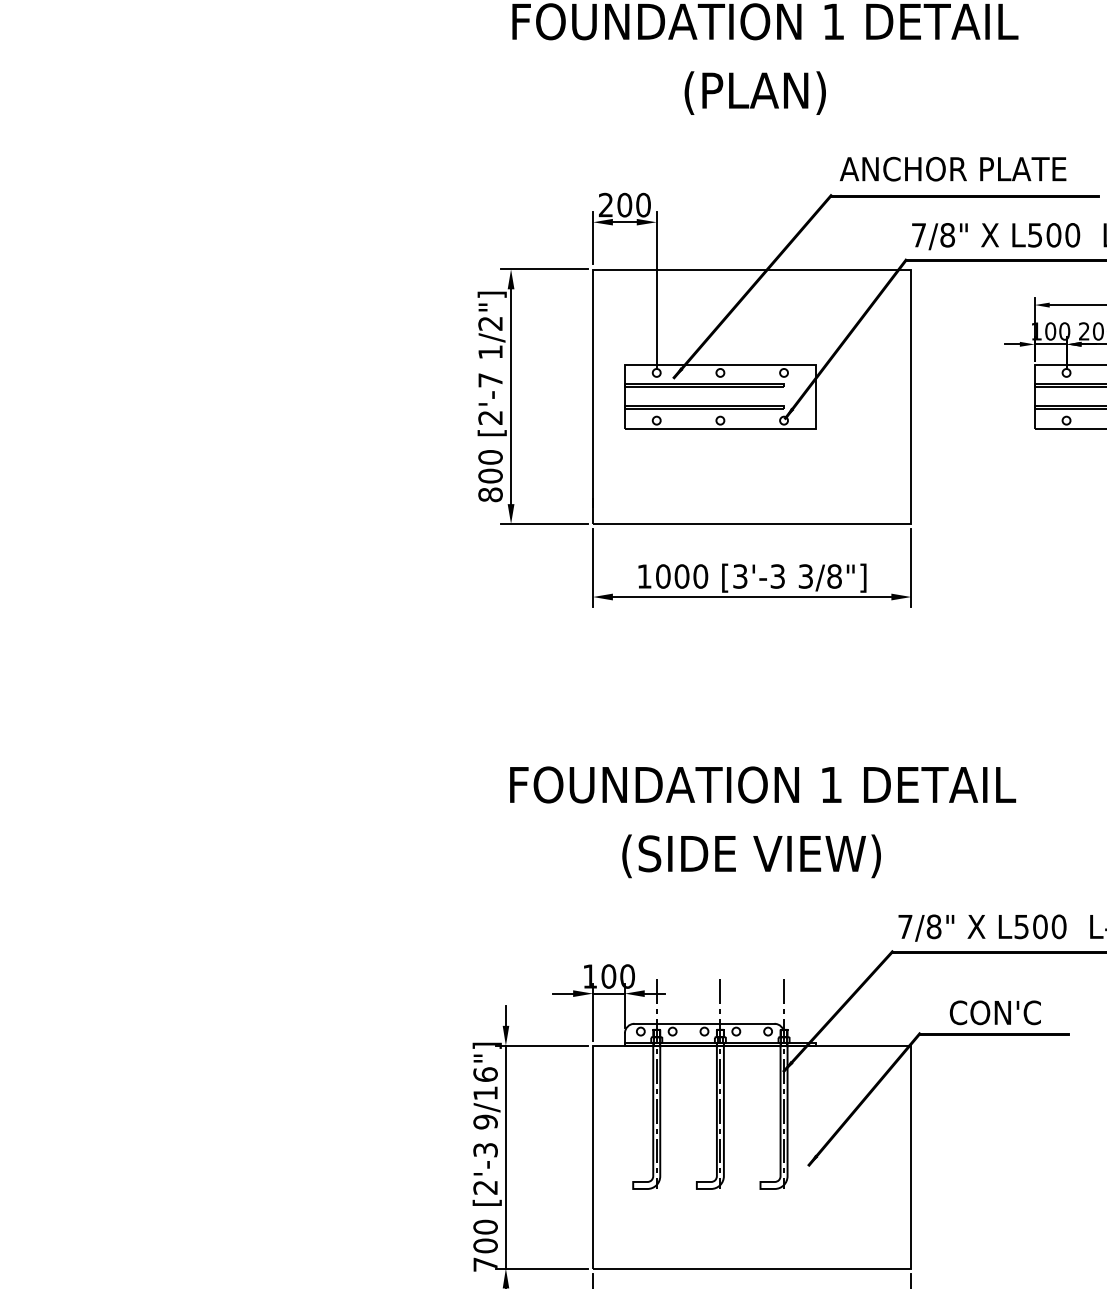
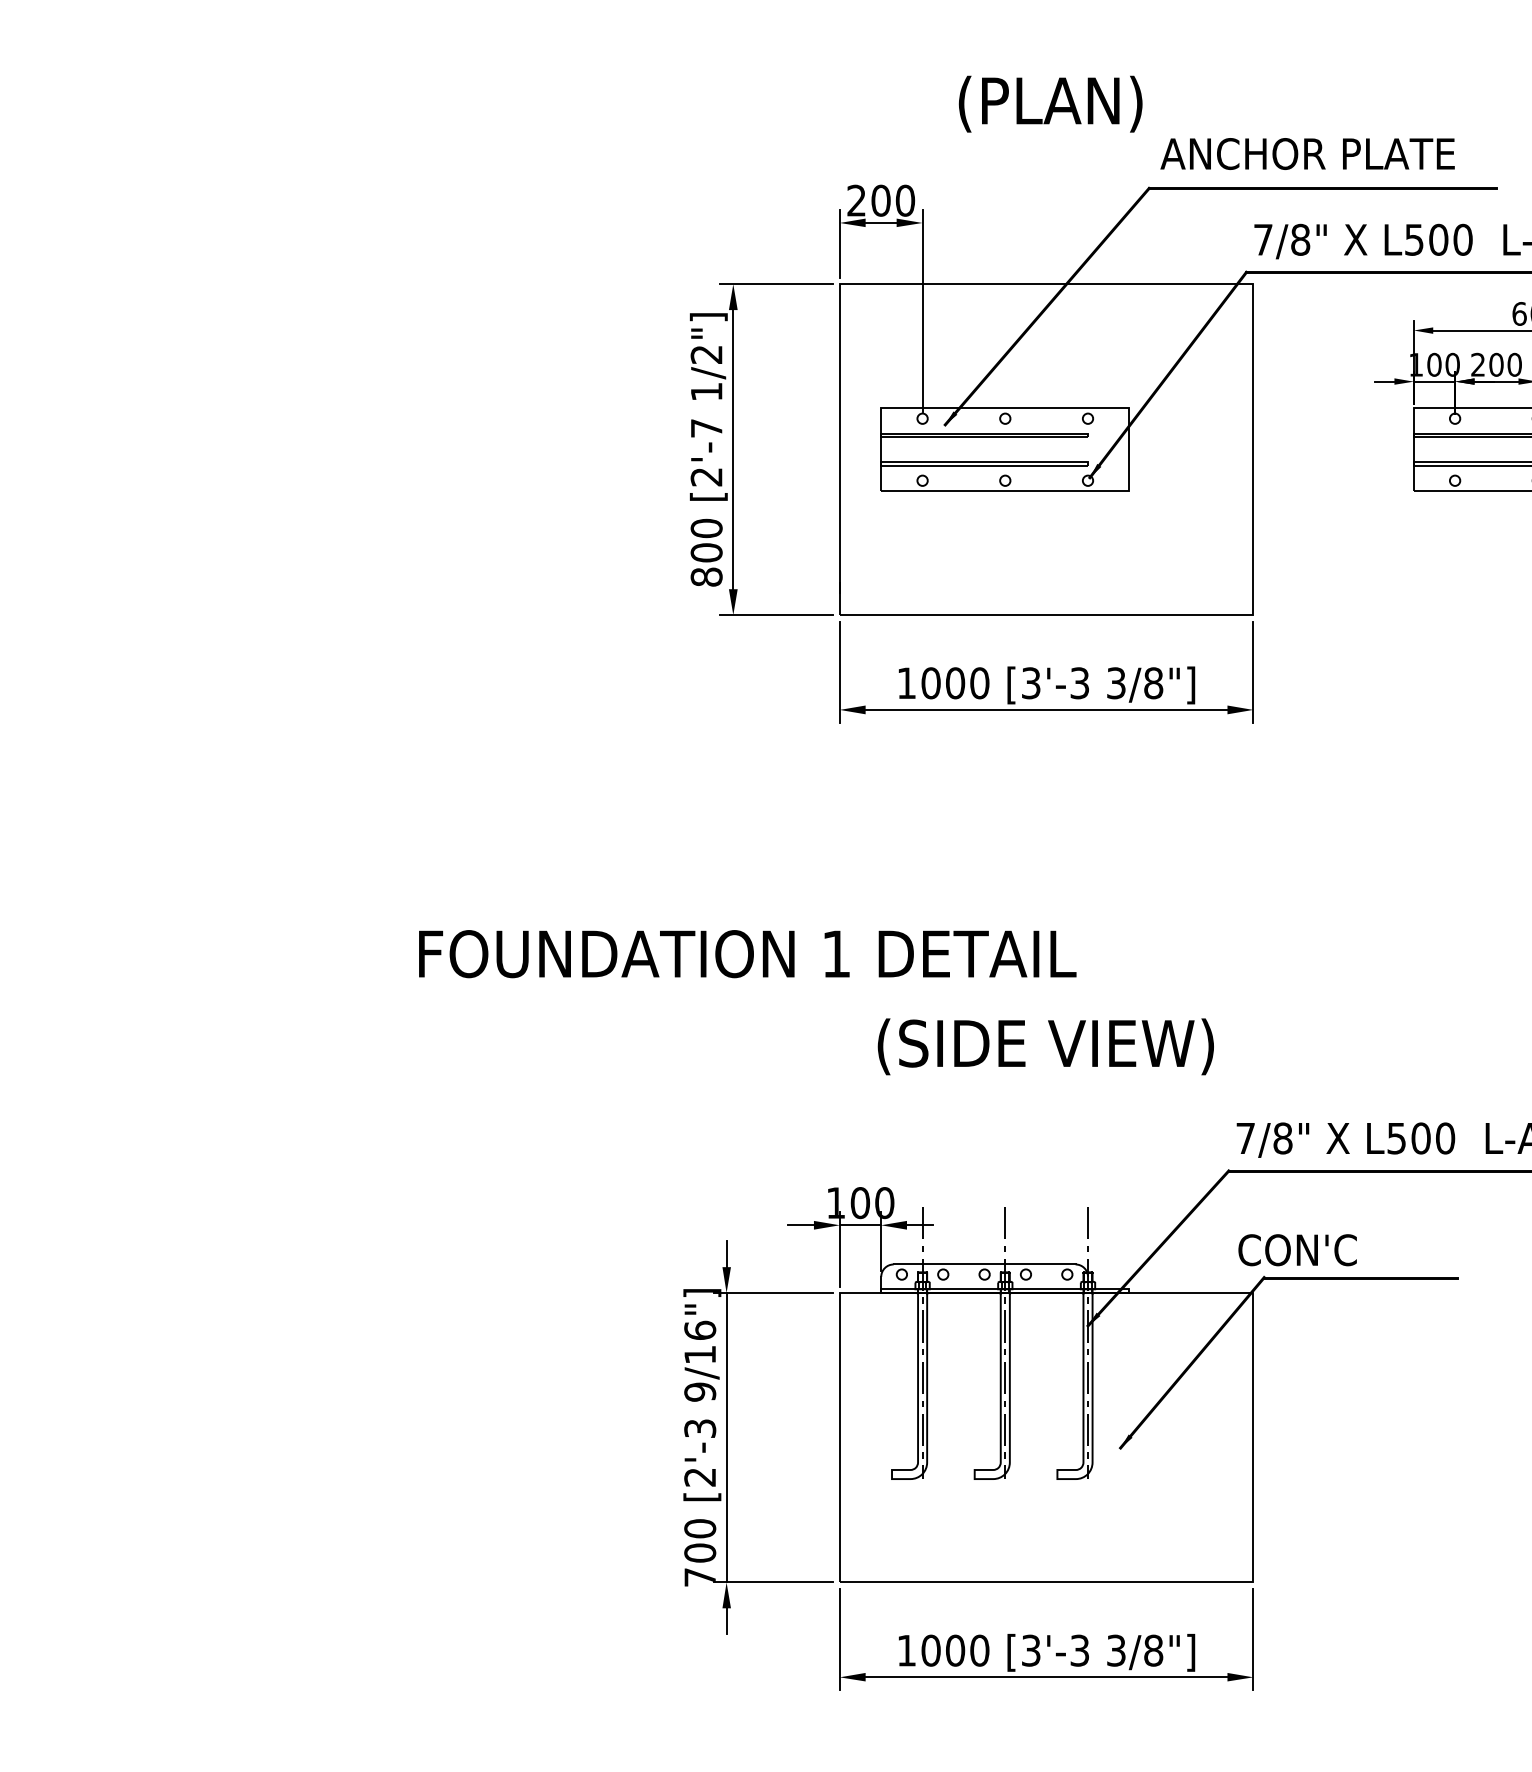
text: (755, 92) -> (1050, 103), moved
text: (762, 785) -> (747, 954), moved
text: (995, 1013) -> (1297, 1250), moved

